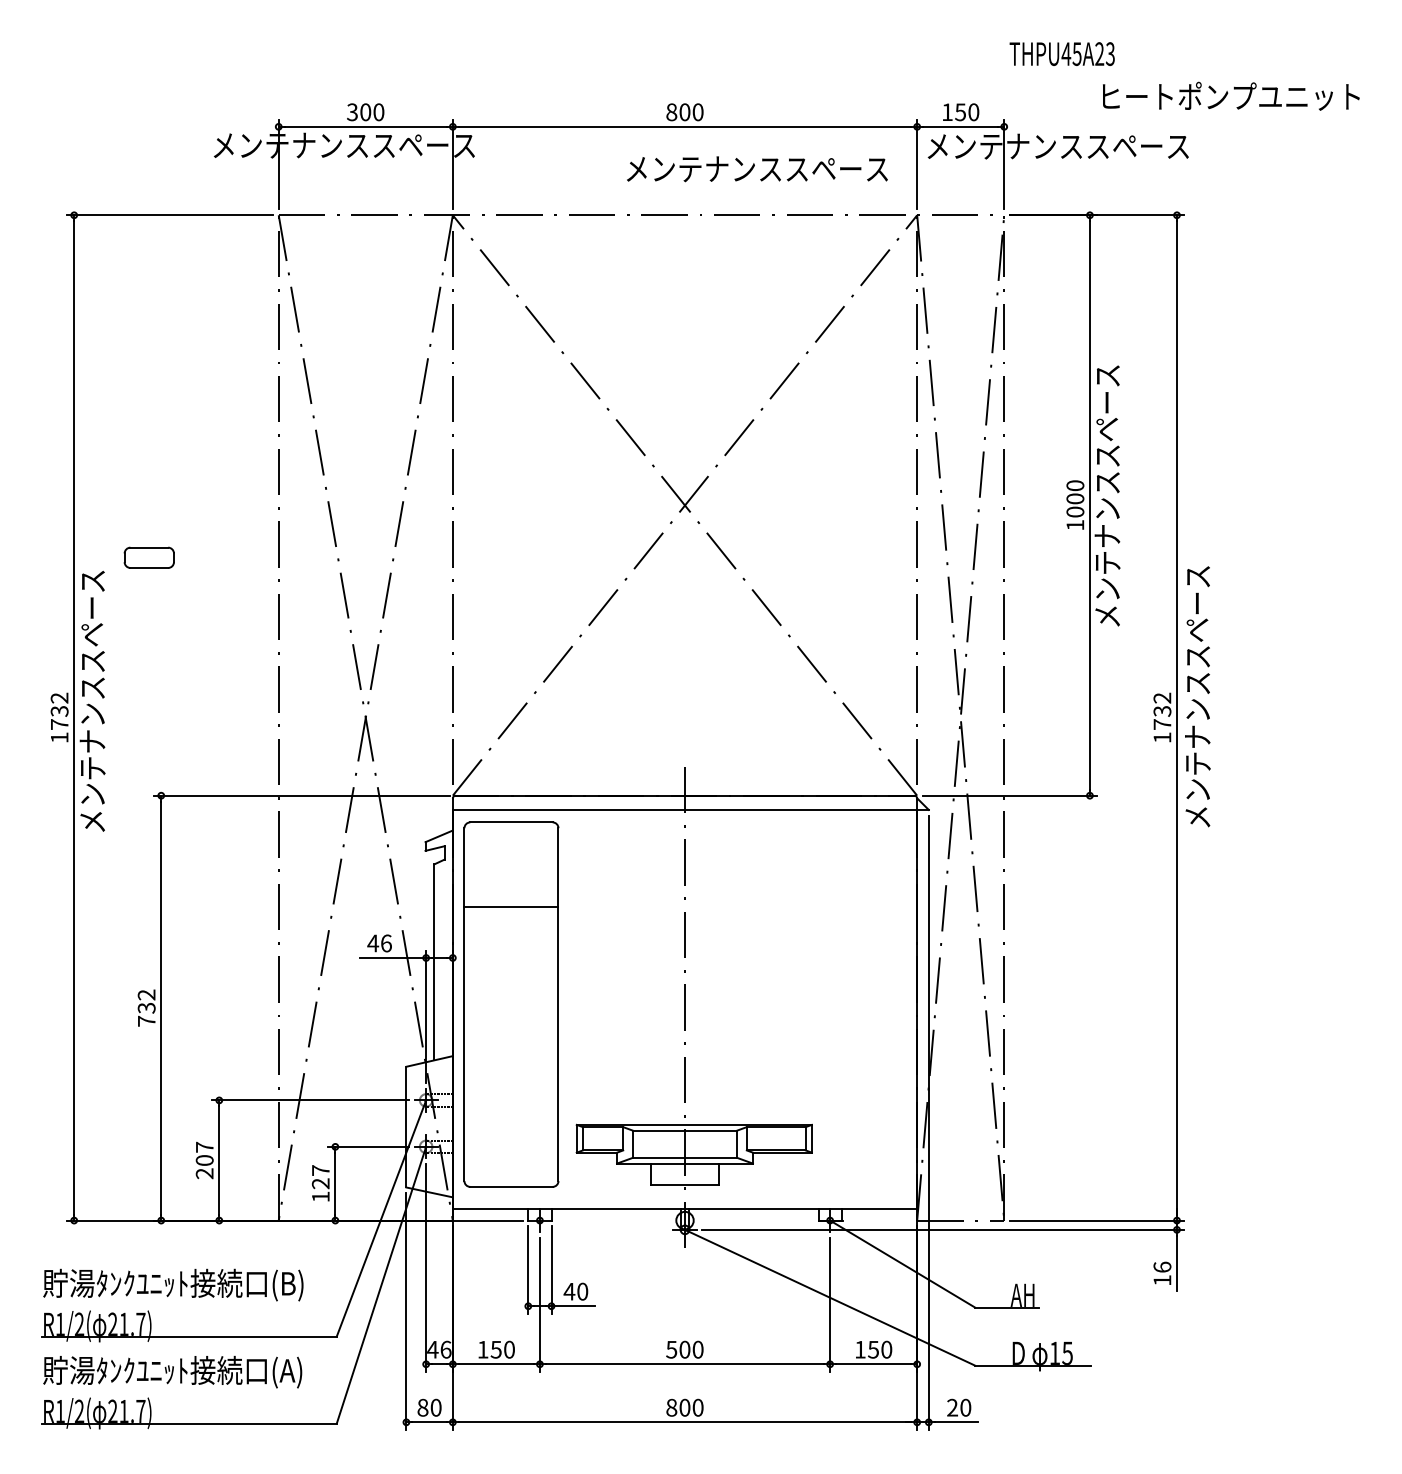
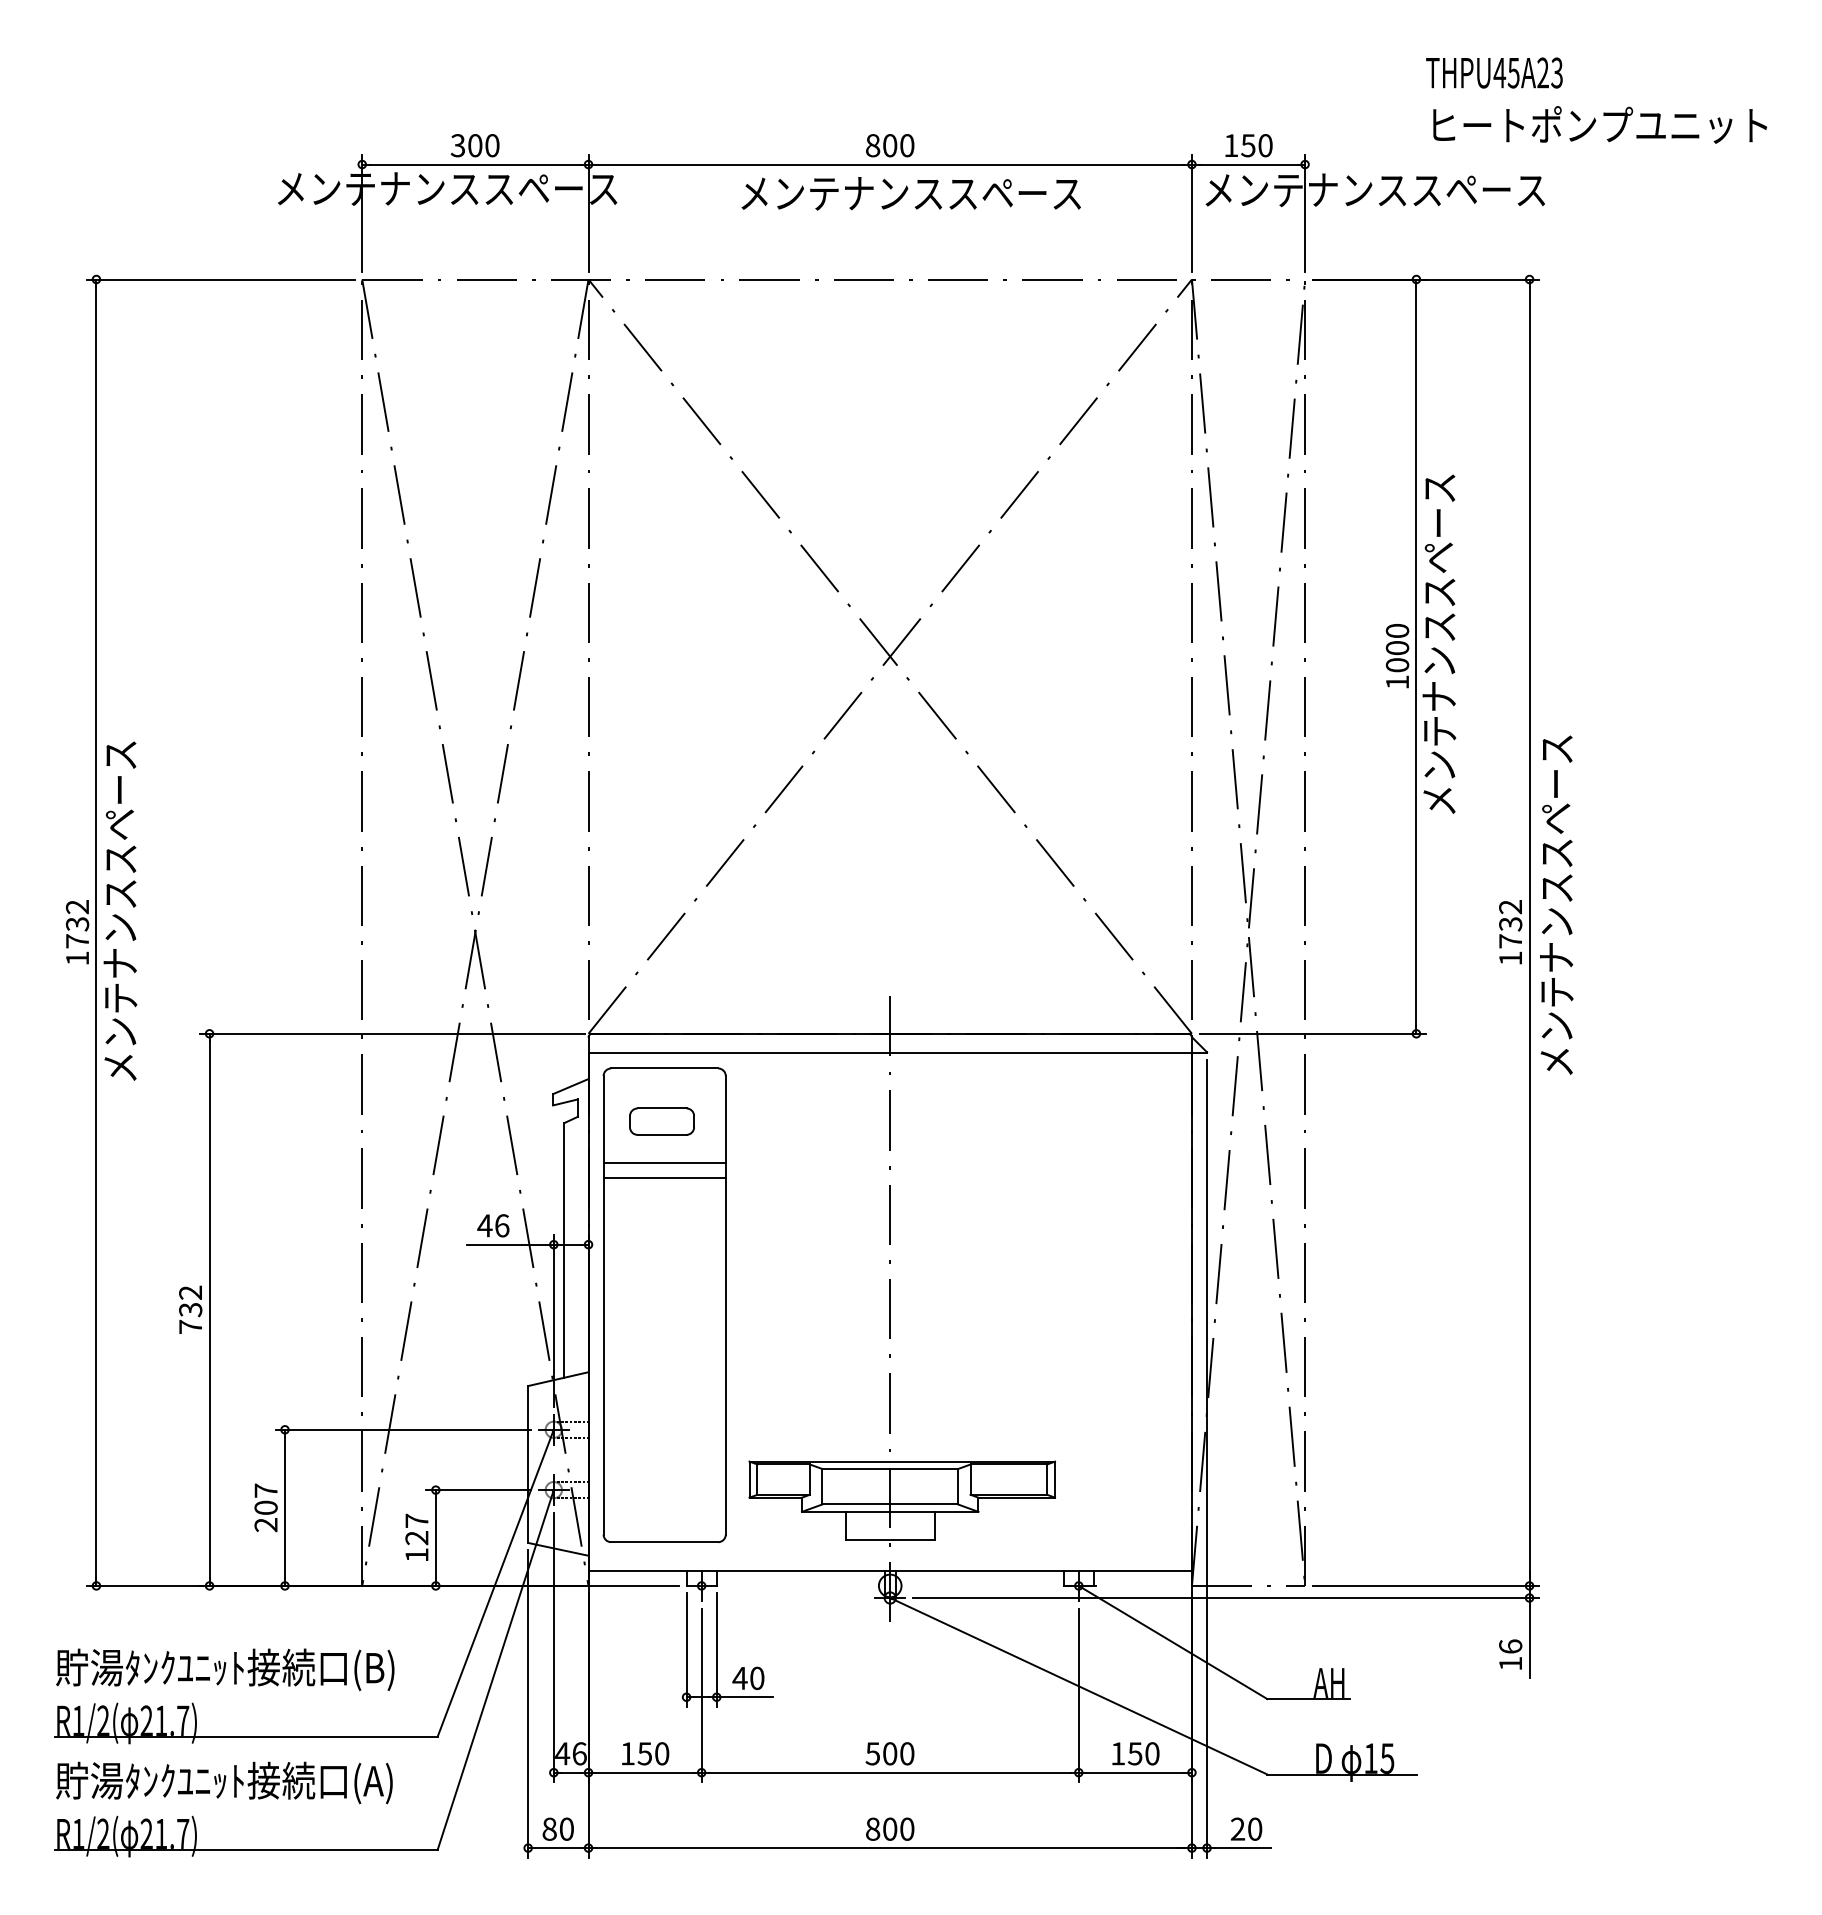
text: (1062, 53) -> (1494, 72), moved
text: (756, 169) -> (910, 193), moved
part: (148, 557) -> (661, 1121), moved
line: (511, 894) -> (664, 1162), added

